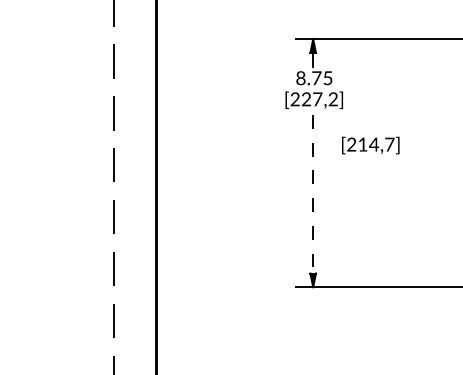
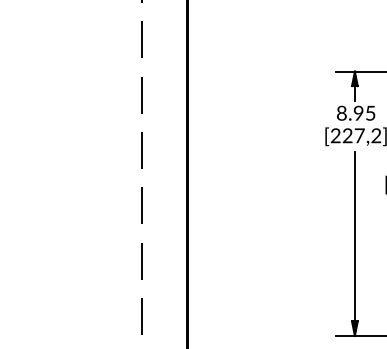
text: (316, 78) -> (358, 113), 8.75 -> 8.95
line: (313, 194) -> (355, 237), dashed -> solid

